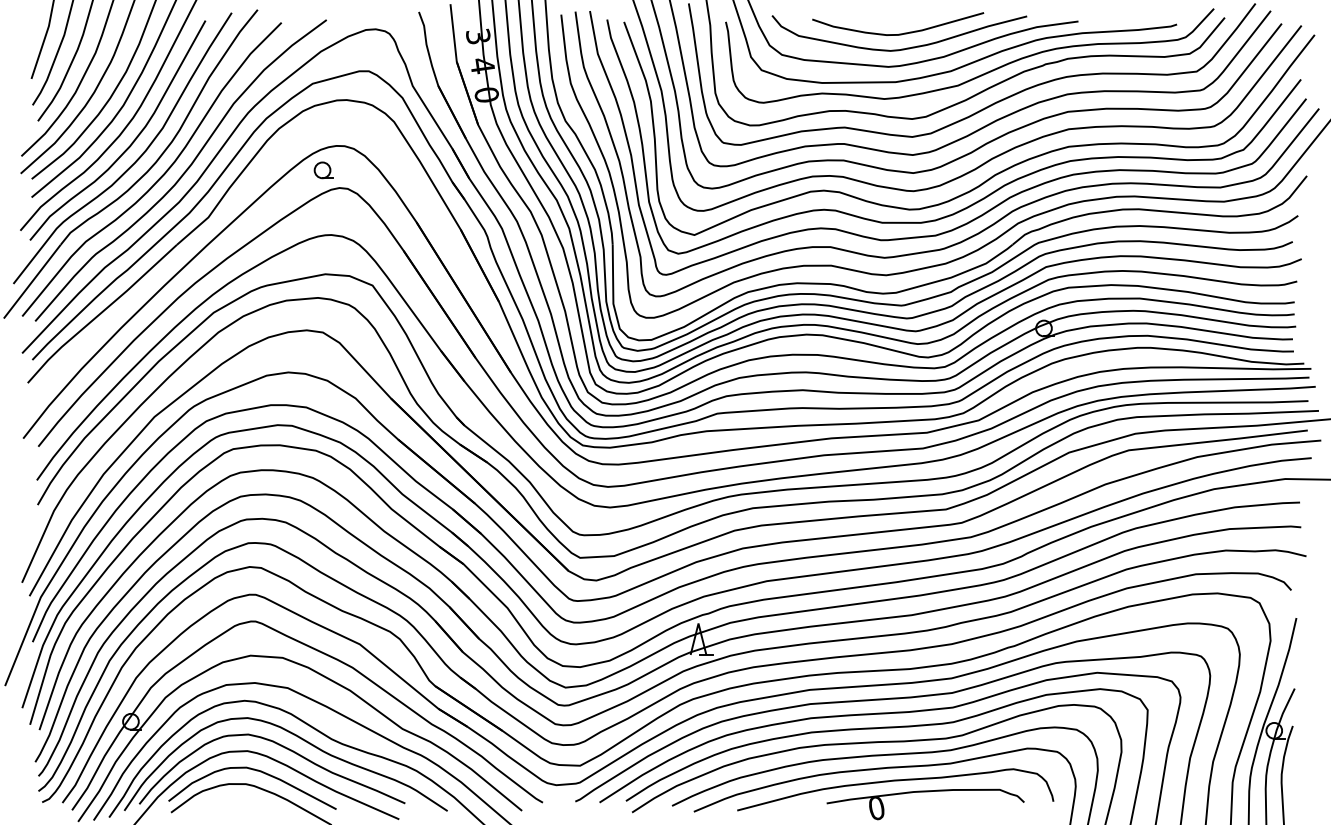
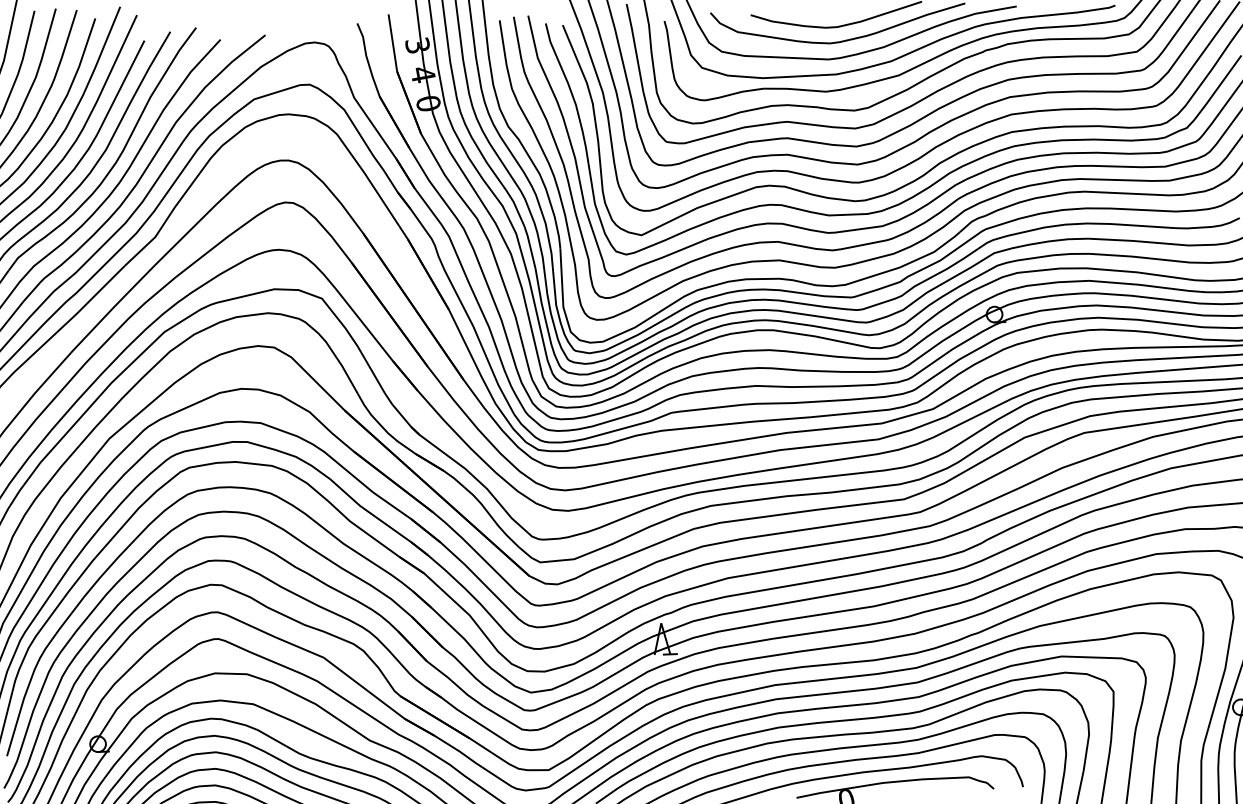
part: (323, 170) -> (268, 185), removed

